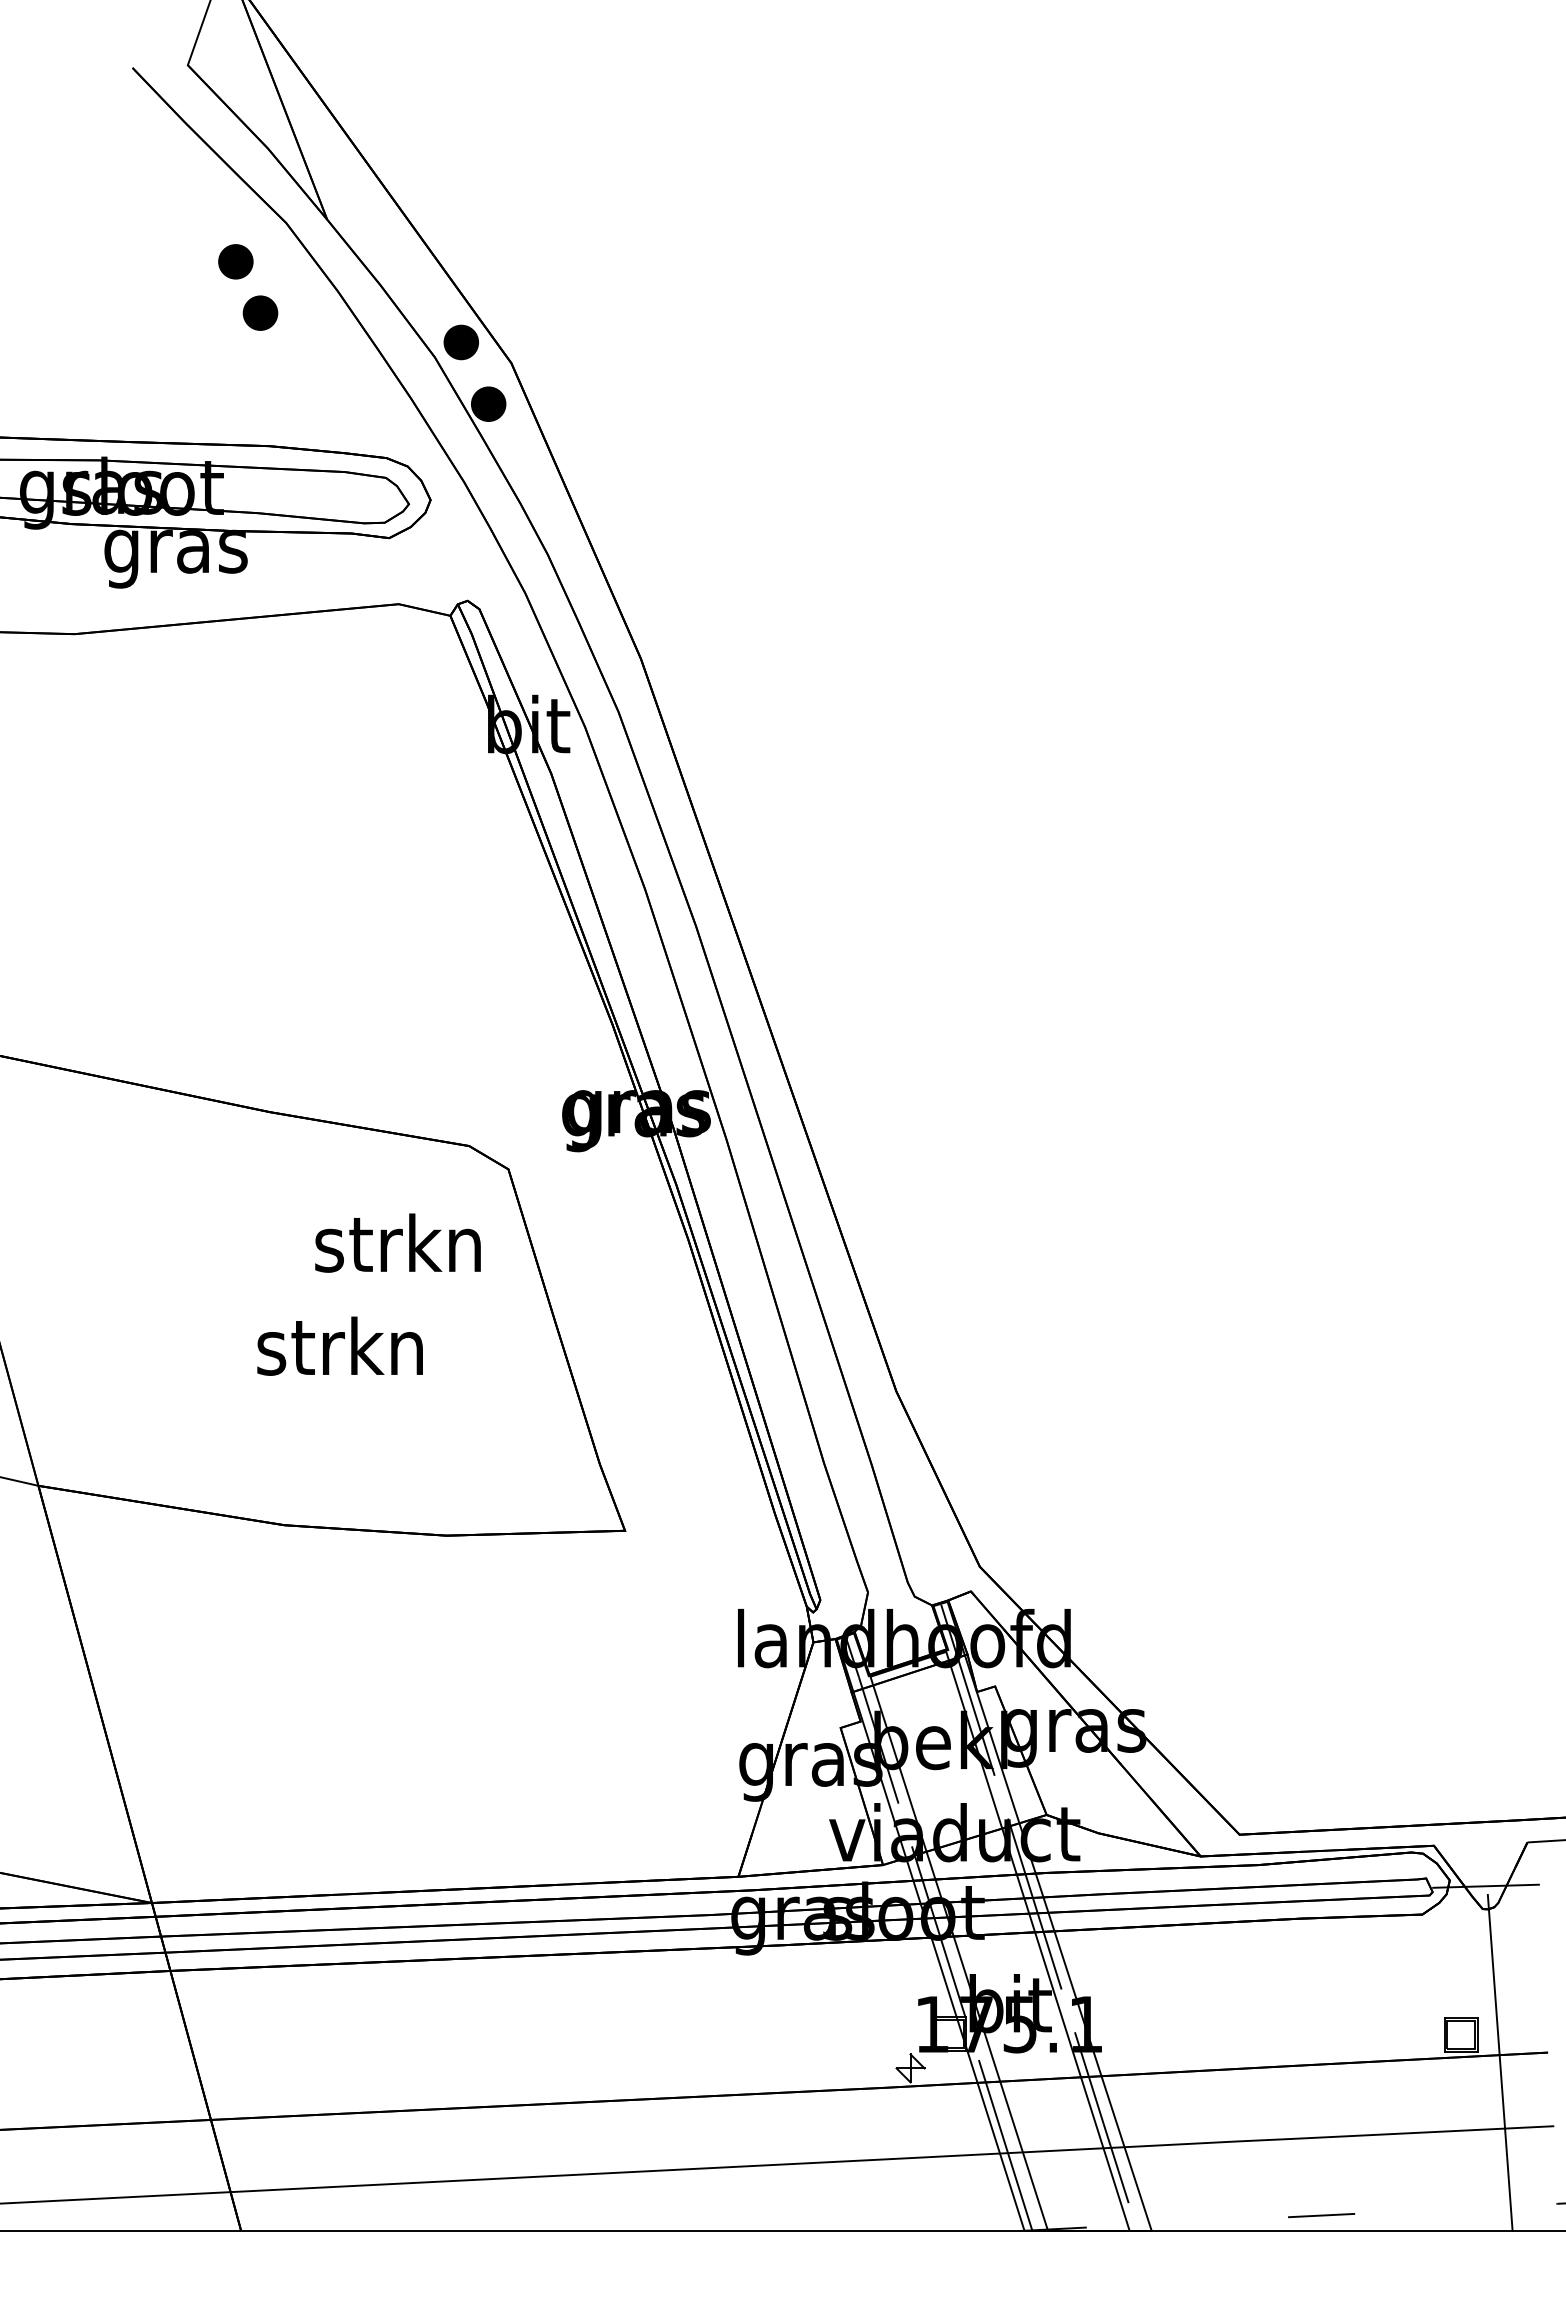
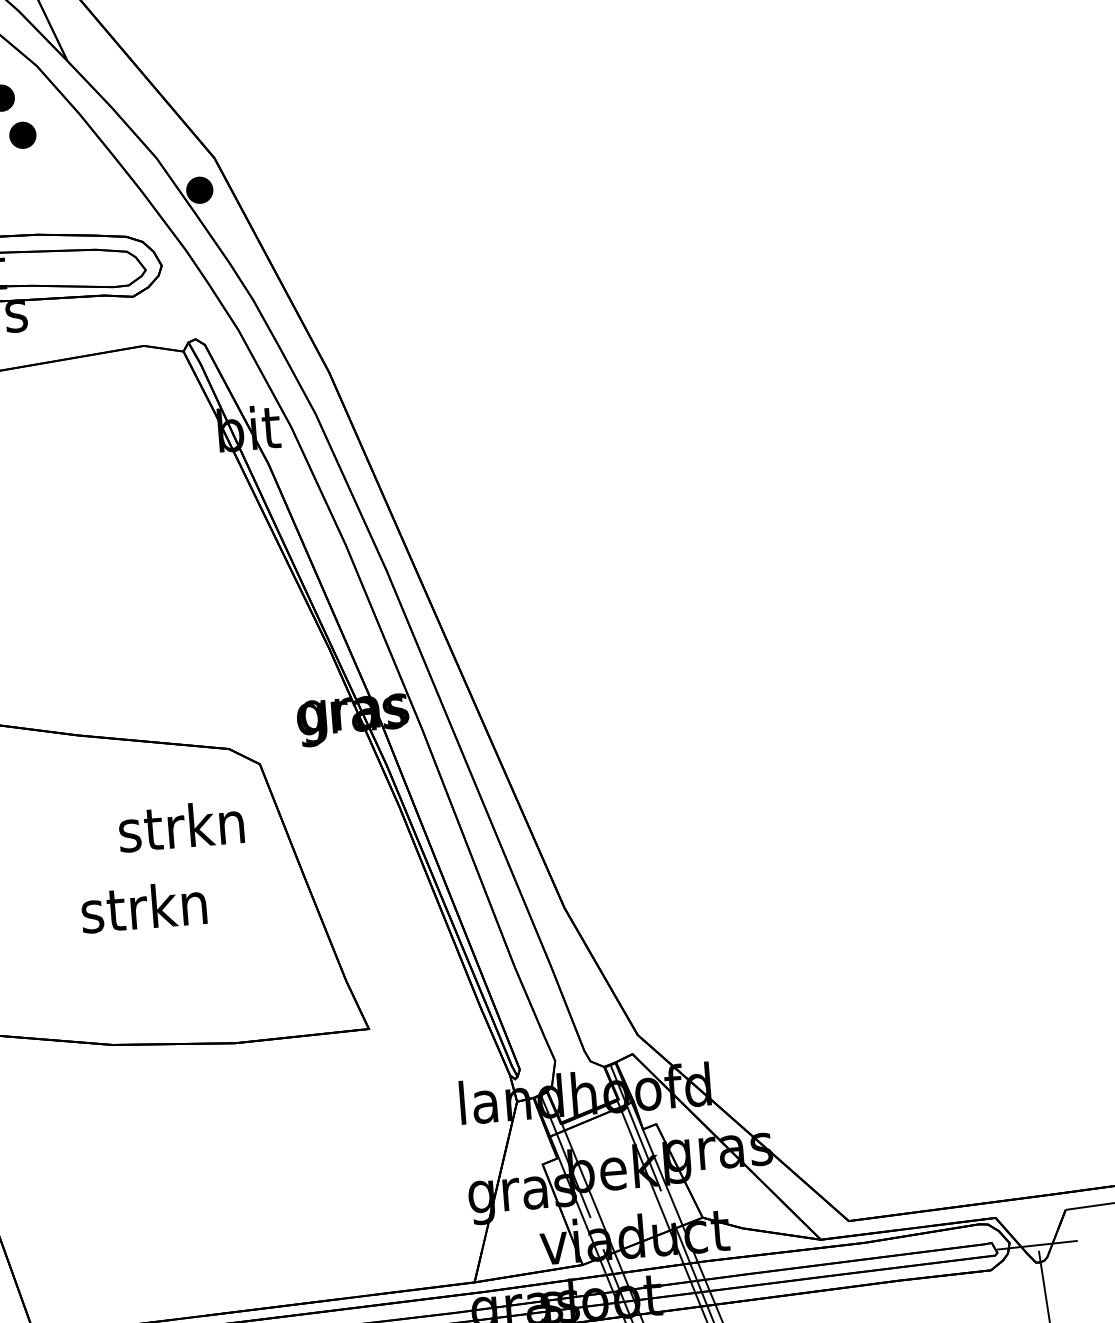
part: (460, 342) -> (174, 145), removed

